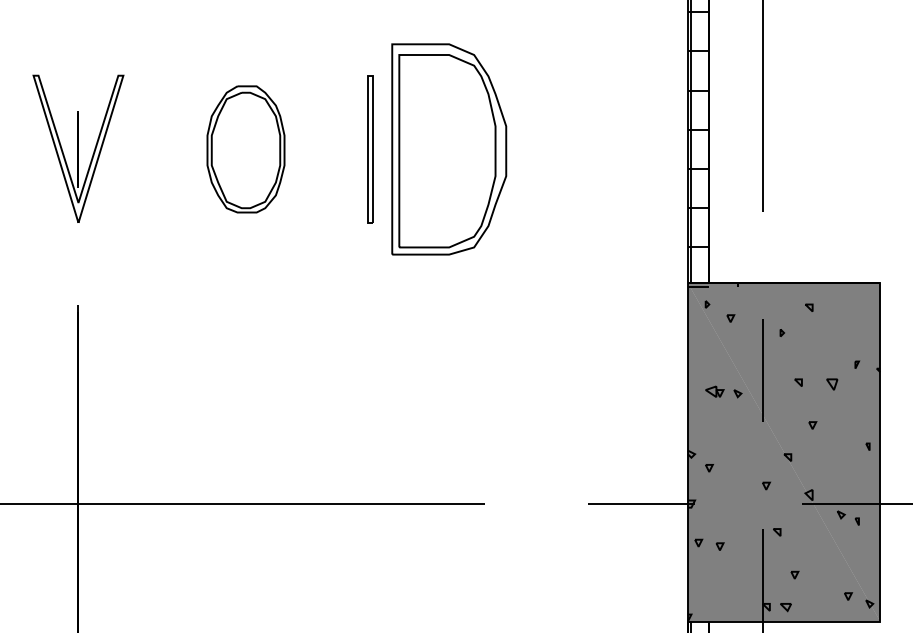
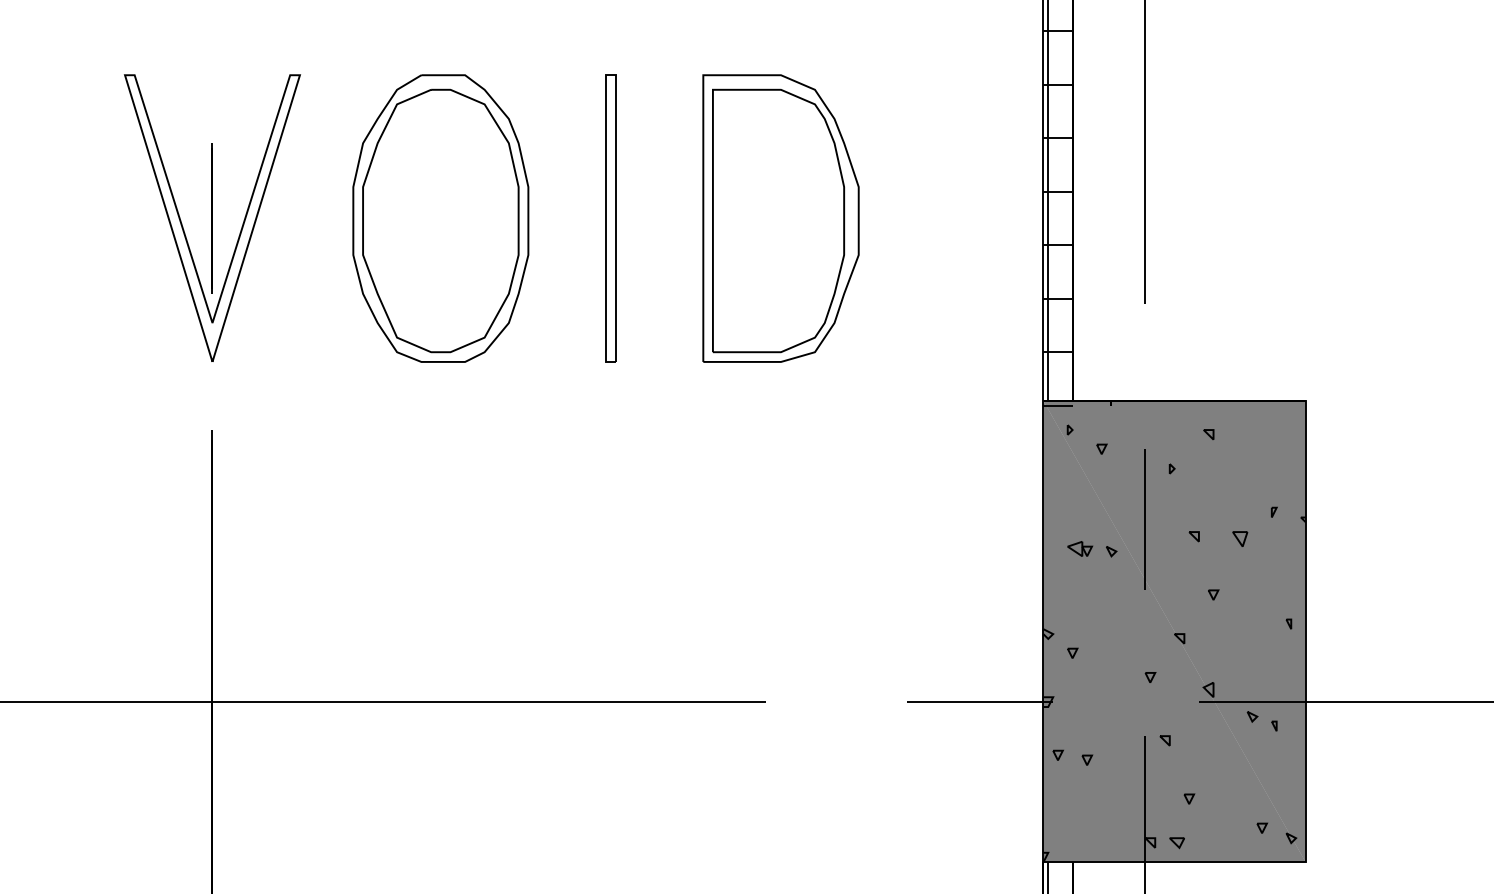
part: (78, 148) -> (212, 217), size x1.43
part: (245, 149) -> (440, 218), size x1.67
part: (370, 149) -> (610, 218), size x1.43
part: (448, 149) -> (780, 218), moved

